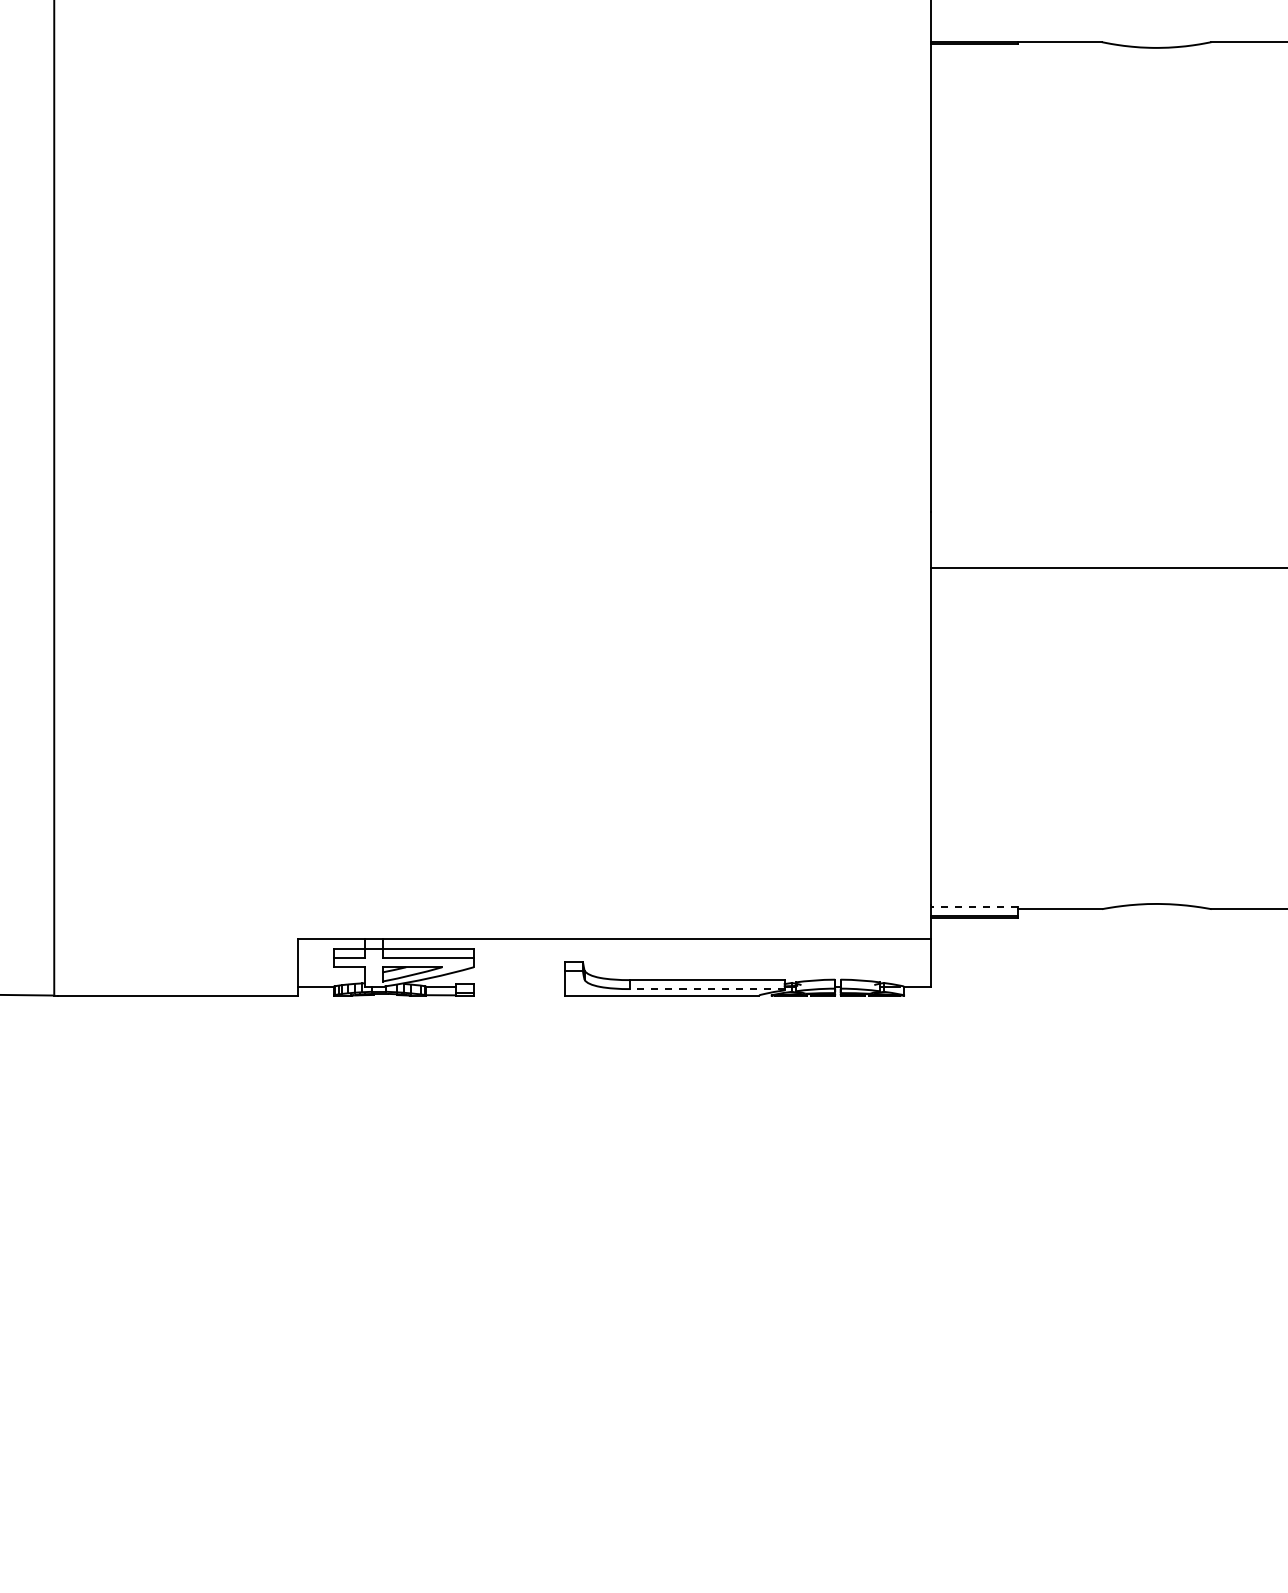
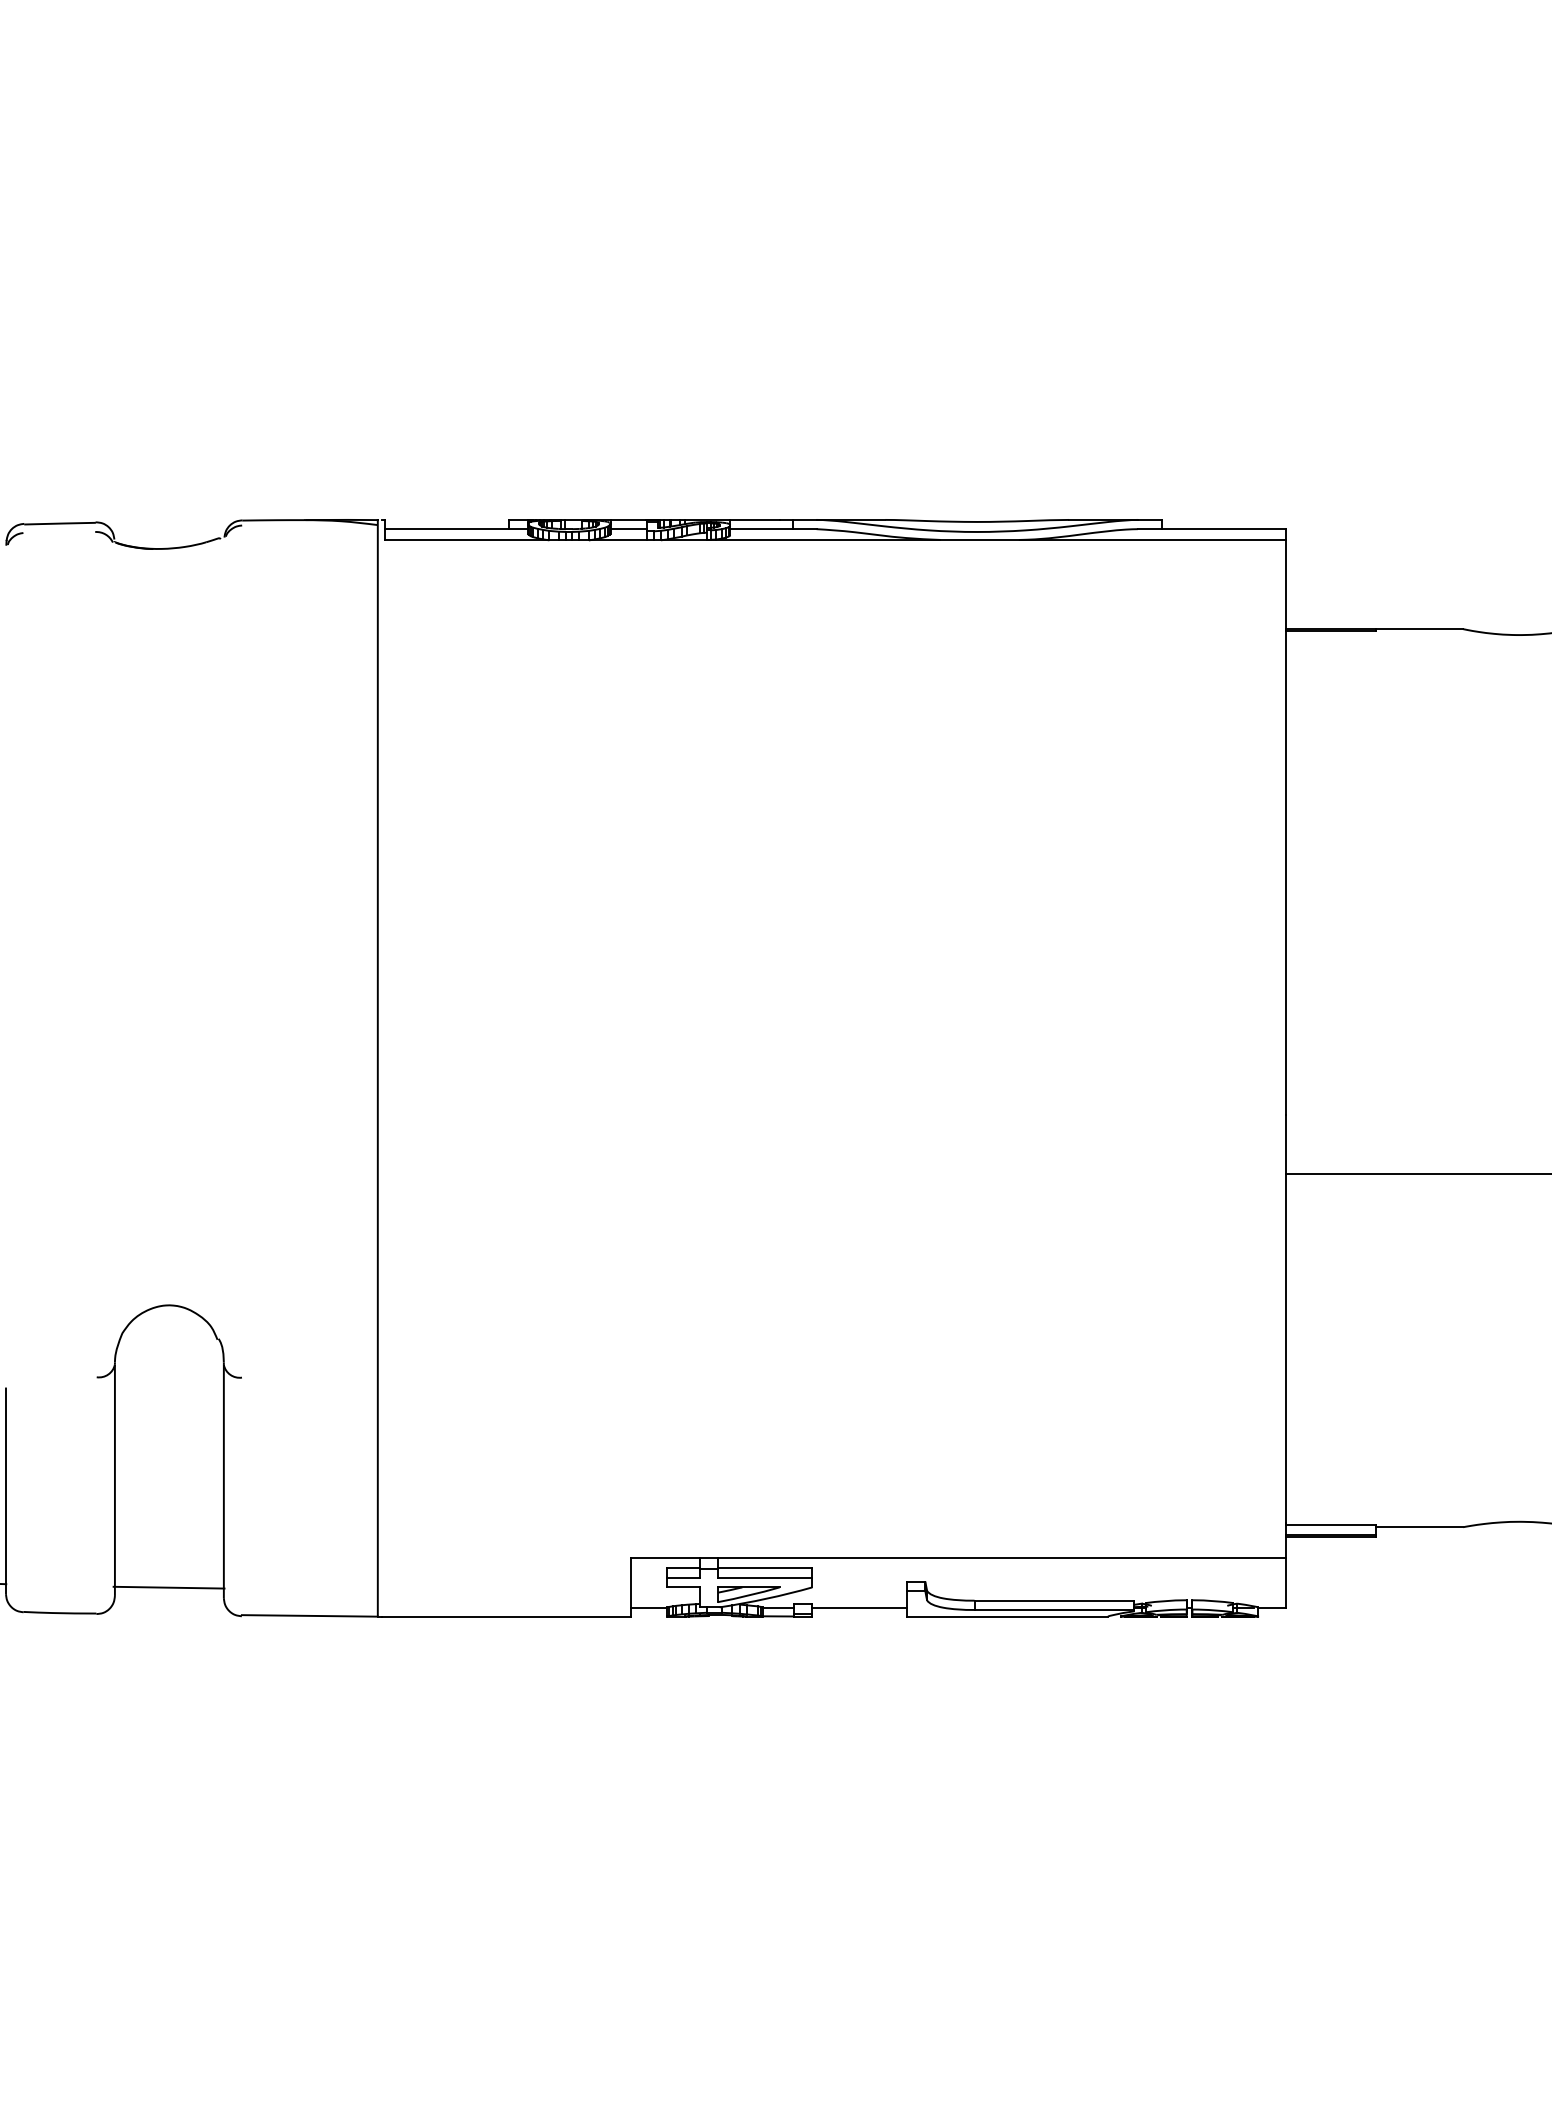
line: (973, 907) -> (1330, 1525), dashed -> solid
line: (519, 986) -> (859, 1607), added
line: (707, 988) -> (1054, 1609), dashed -> solid

